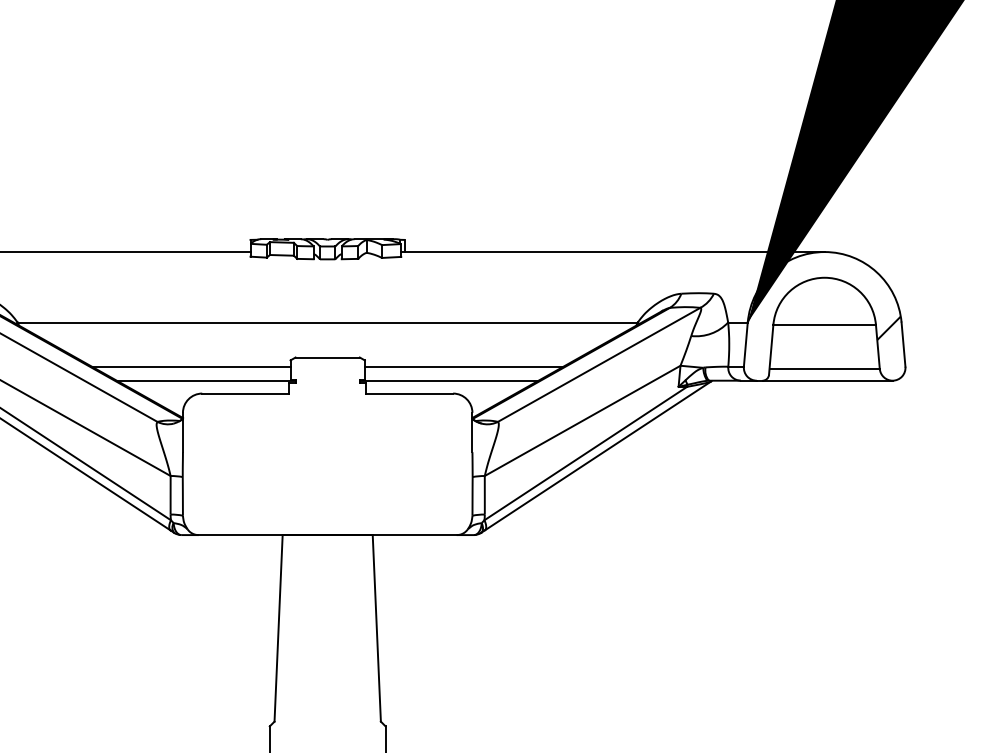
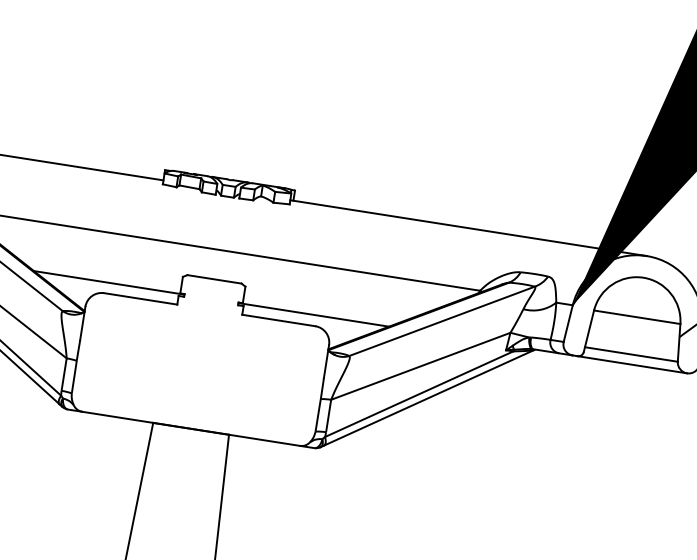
line: (190, 366) -> (97, 268), removed
line: (463, 366) -> (327, 304), removed

